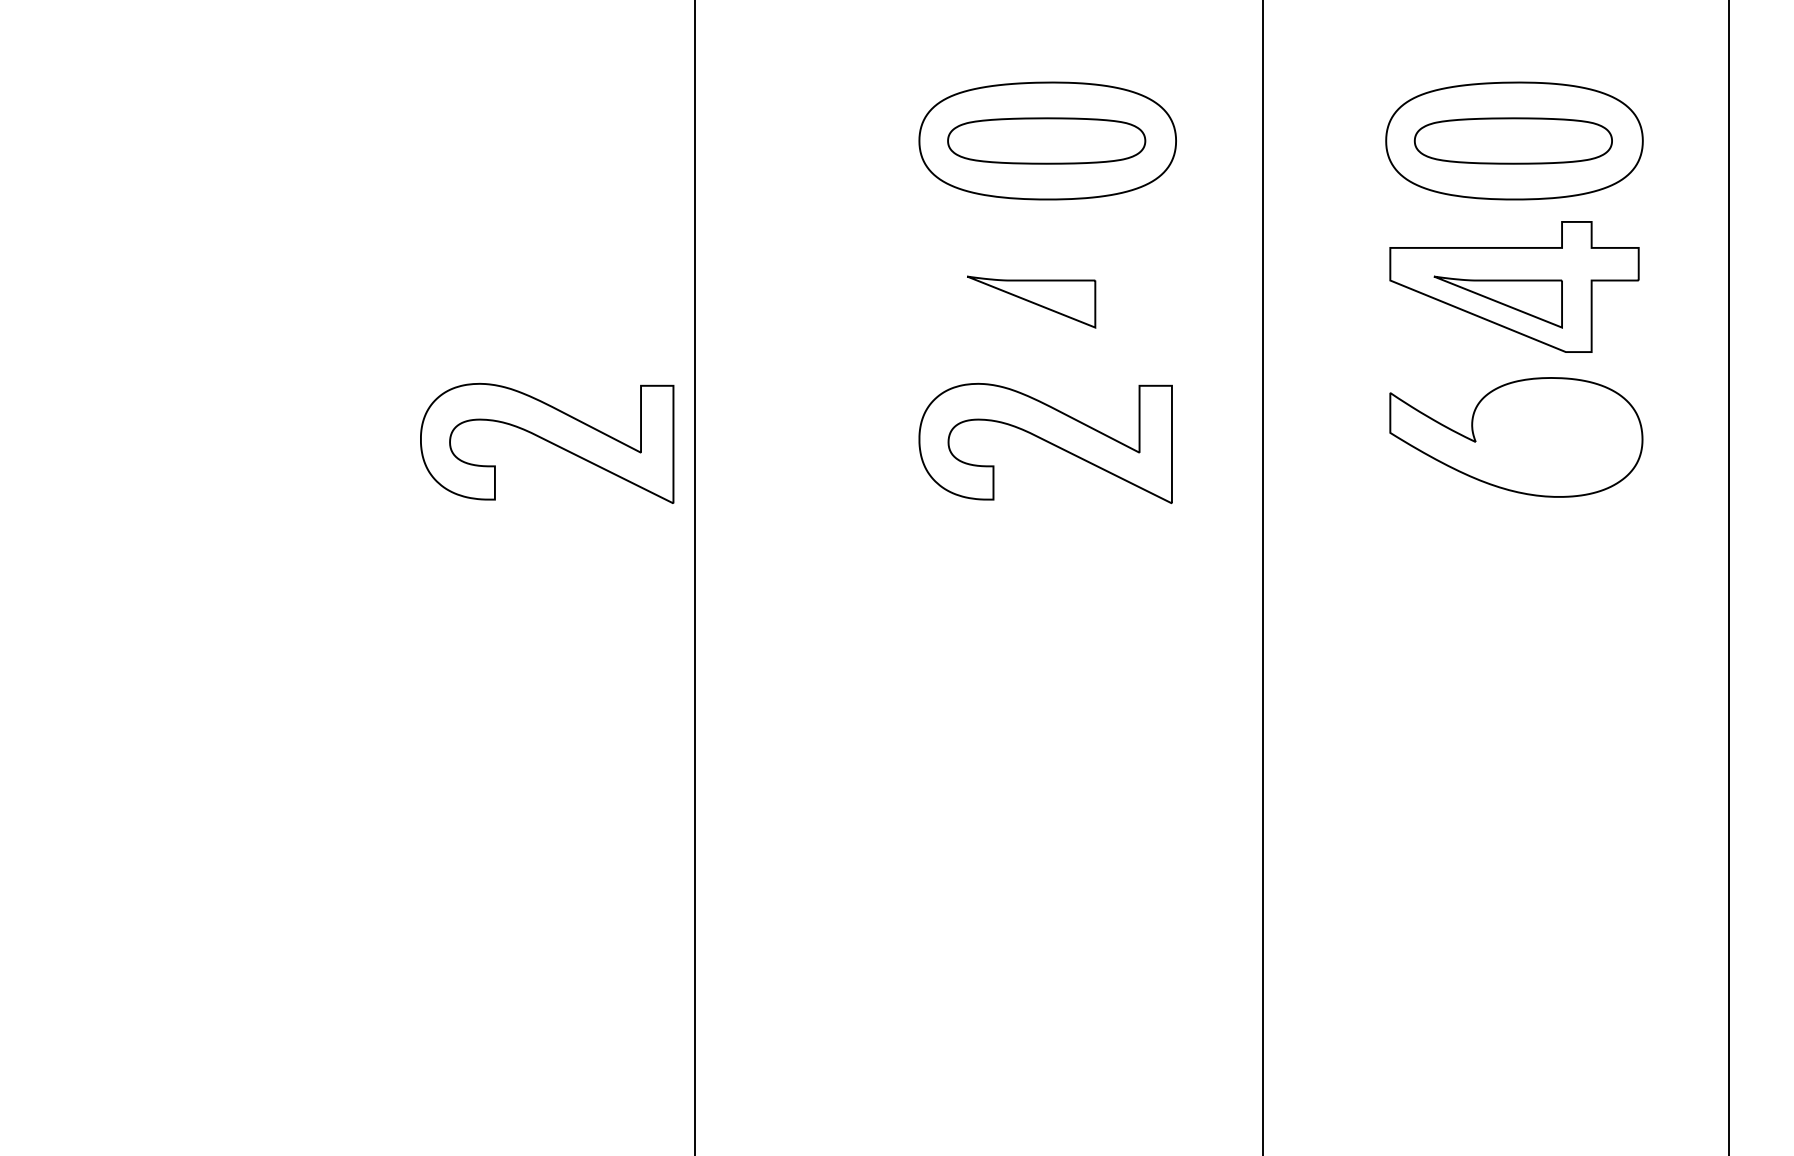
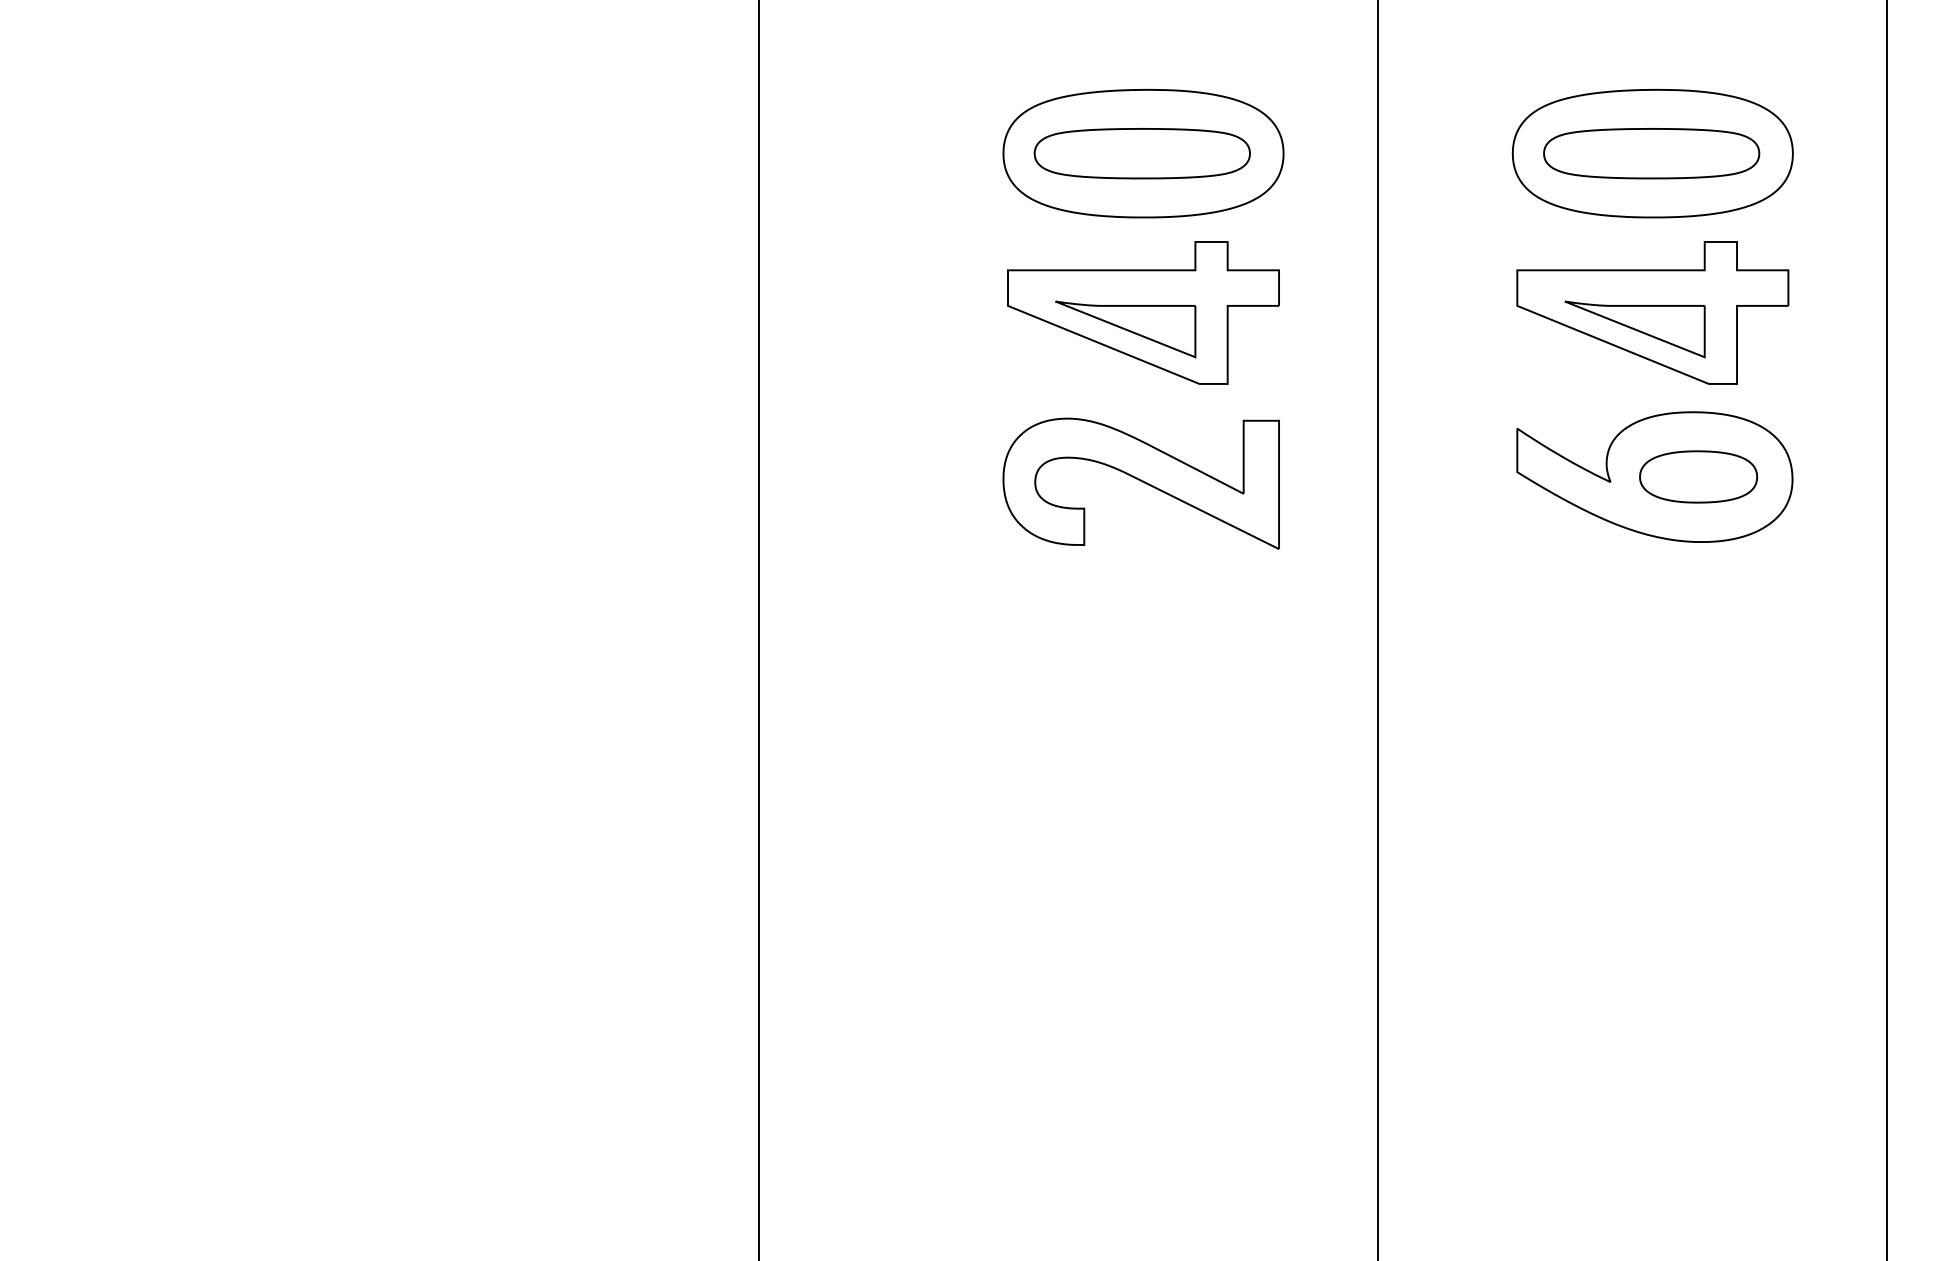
part: (1047, 286) -> (1143, 312), added
part: (1556, 436) -> (1698, 476), added
part: (546, 443) -> (596, 483), removed

